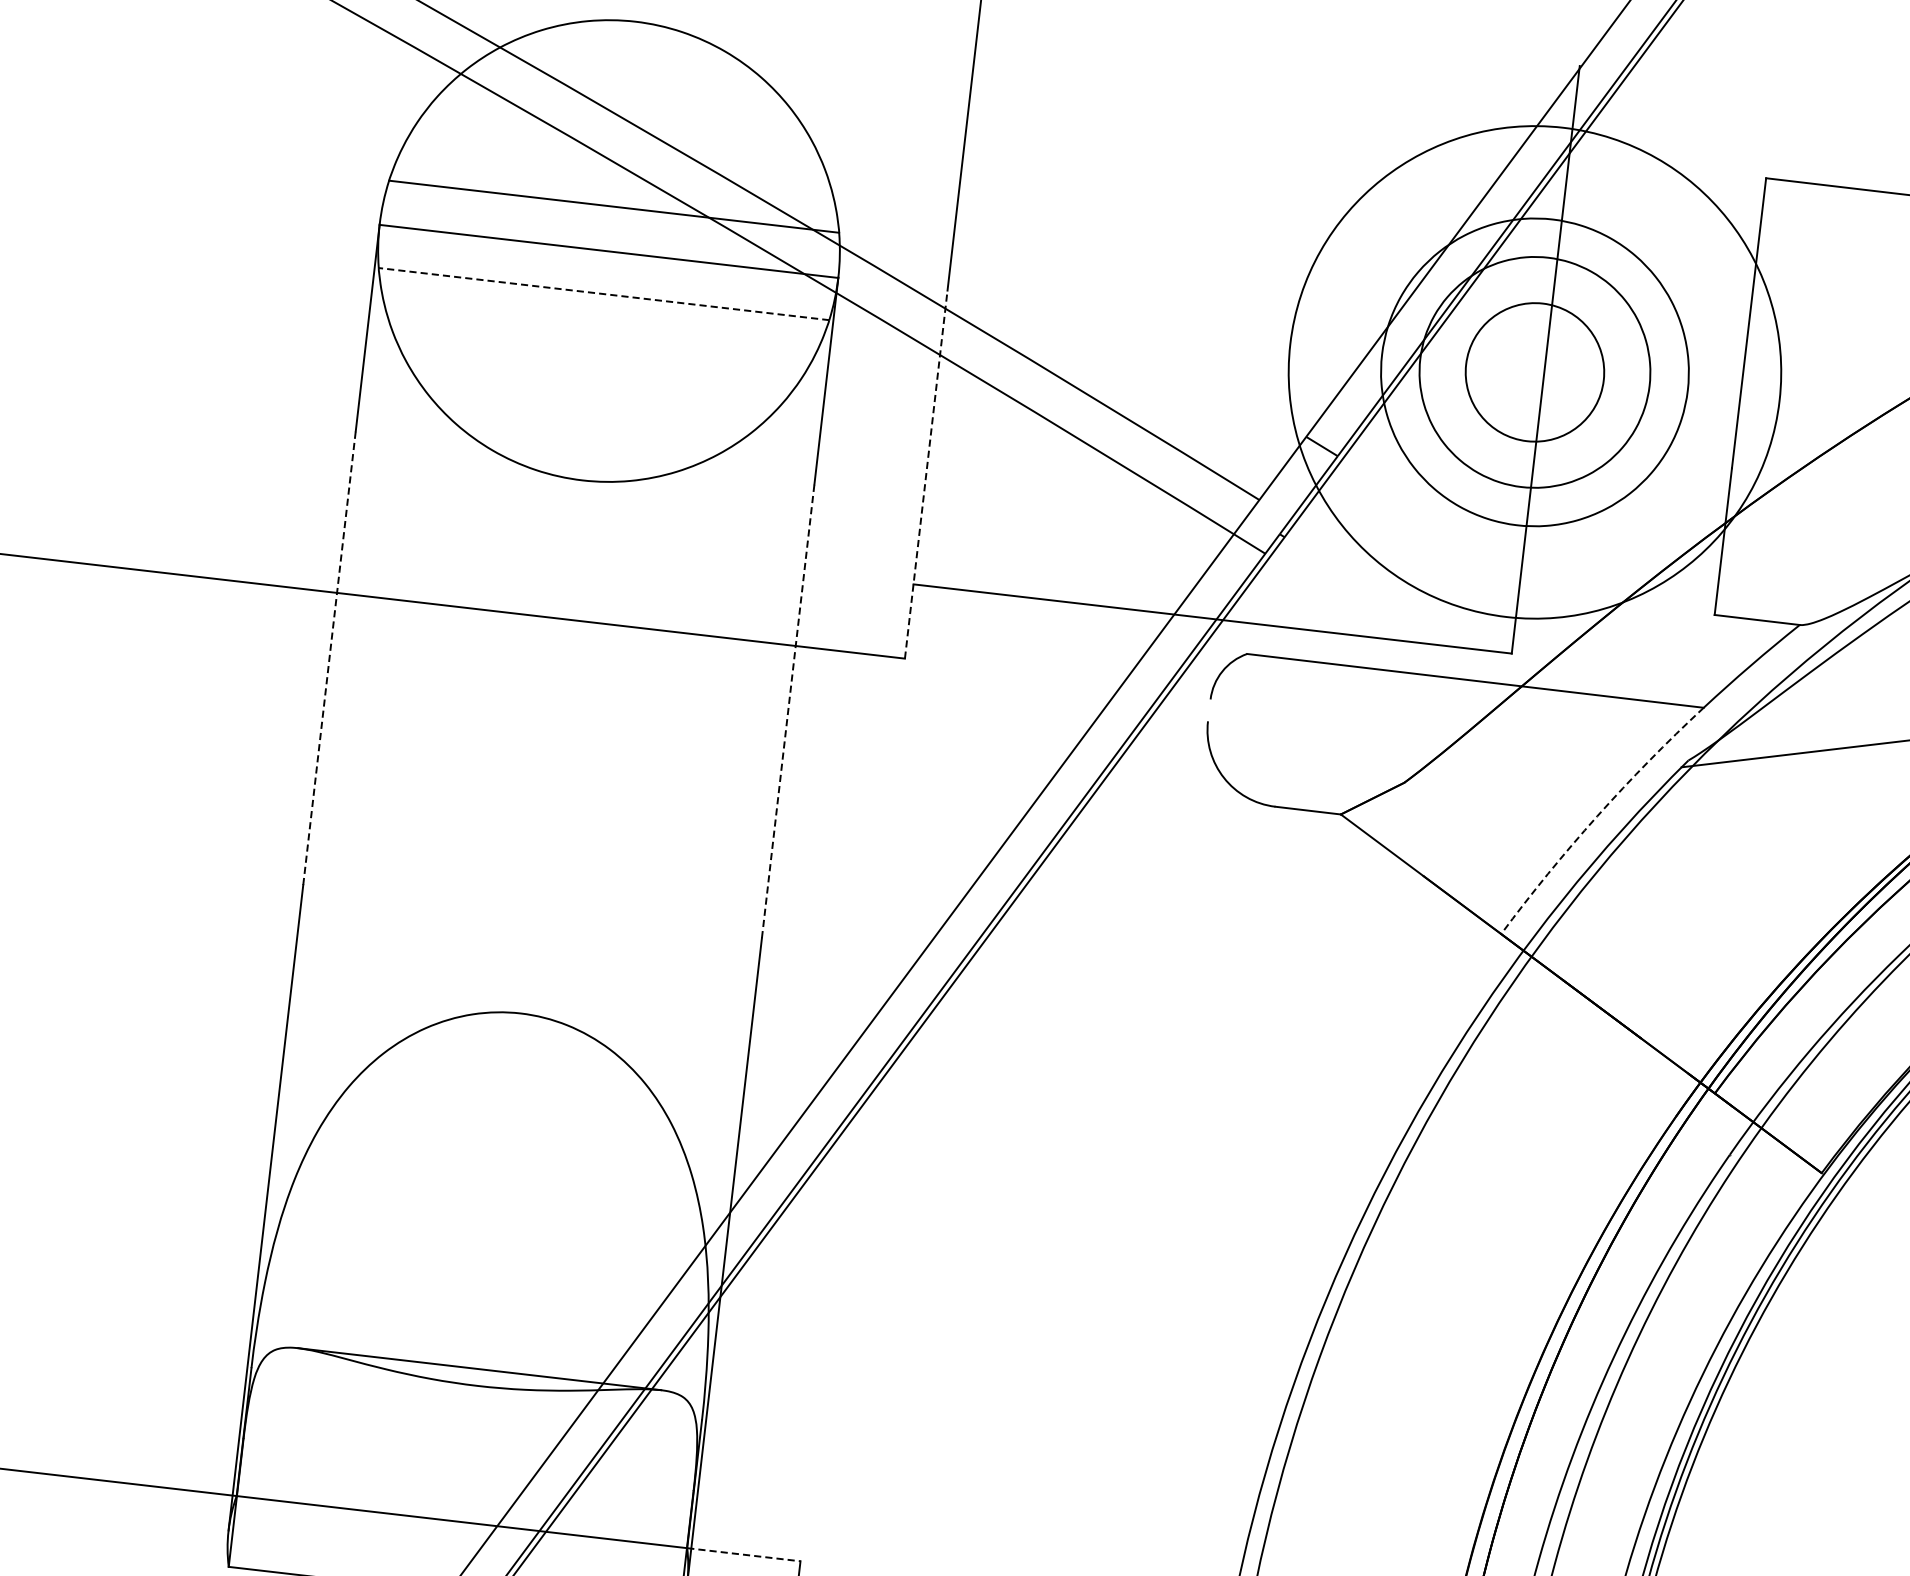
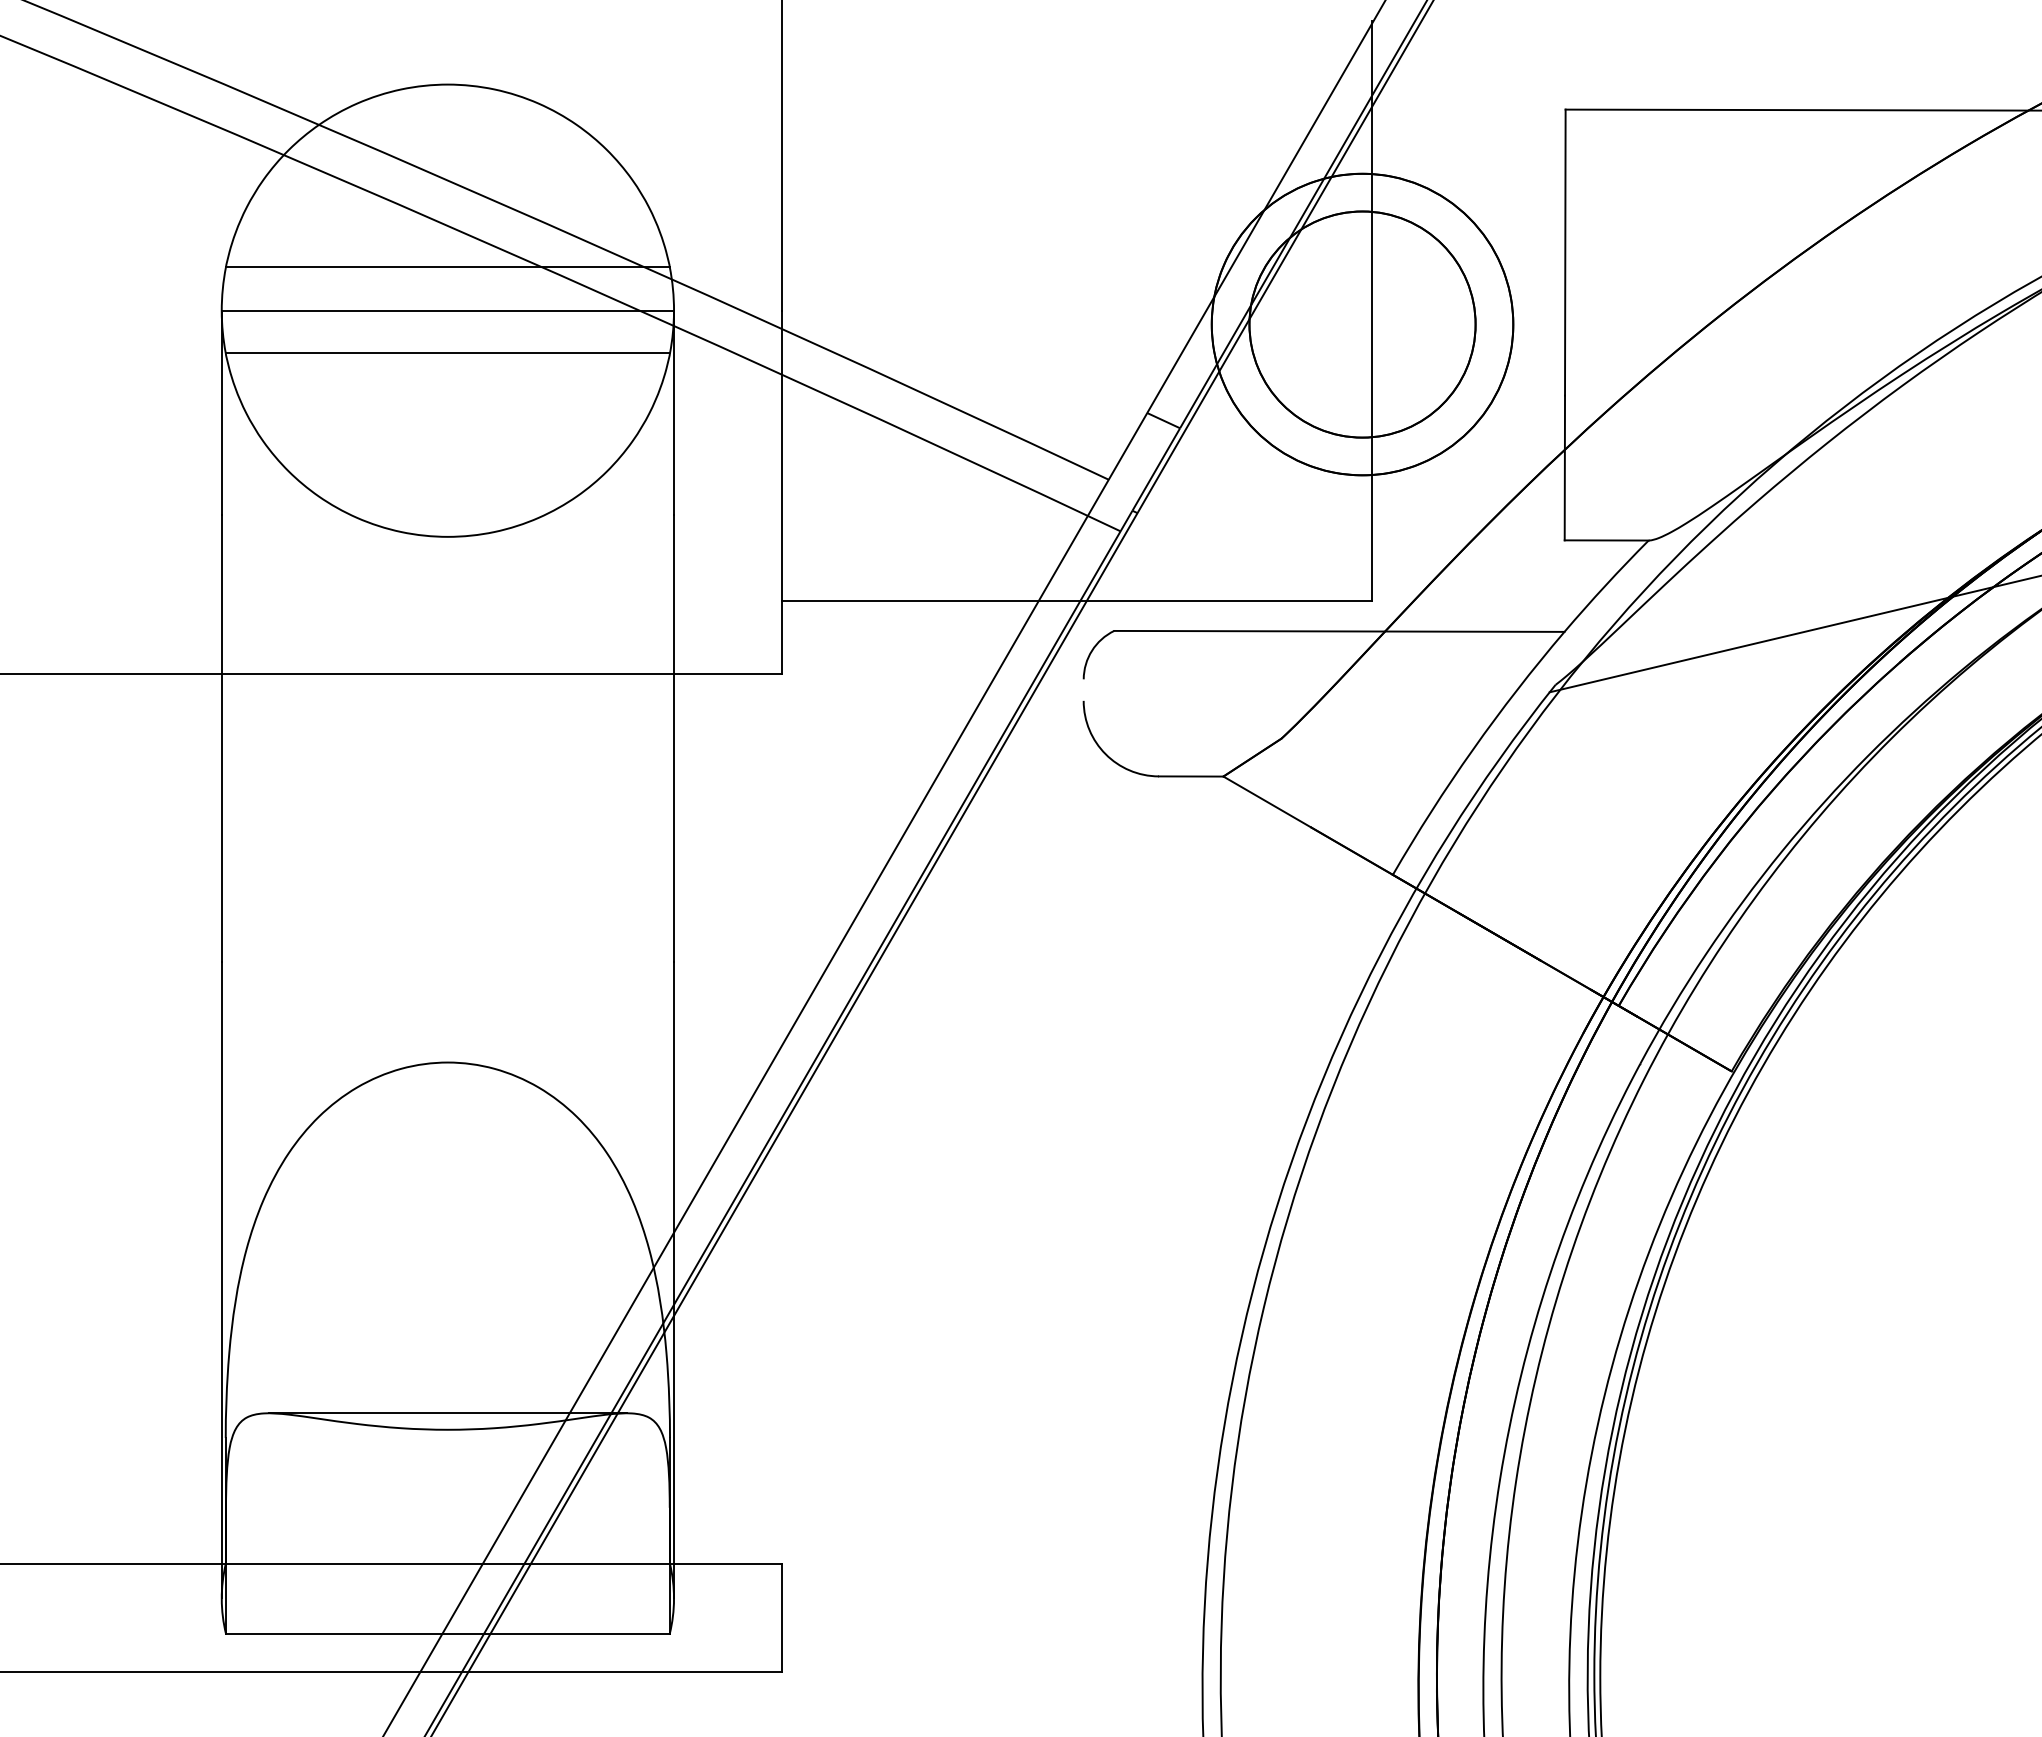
line: (603, 294) -> (447, 353), dashed -> solid
circle: (1534, 372) -> (1362, 324), size x0.62
circle: (1534, 372) -> (1362, 324), size x1.67
line: (926, 474) -> (781, 492), dashed -> solid
line: (329, 658) -> (221, 738), dashed -> solid
line: (788, 711) -> (674, 738), dashed -> solid
arc: (1597, 816) -> (1473, 749), dashed -> solid
line: (743, 1555) -> (725, 1564), dashed -> solid

